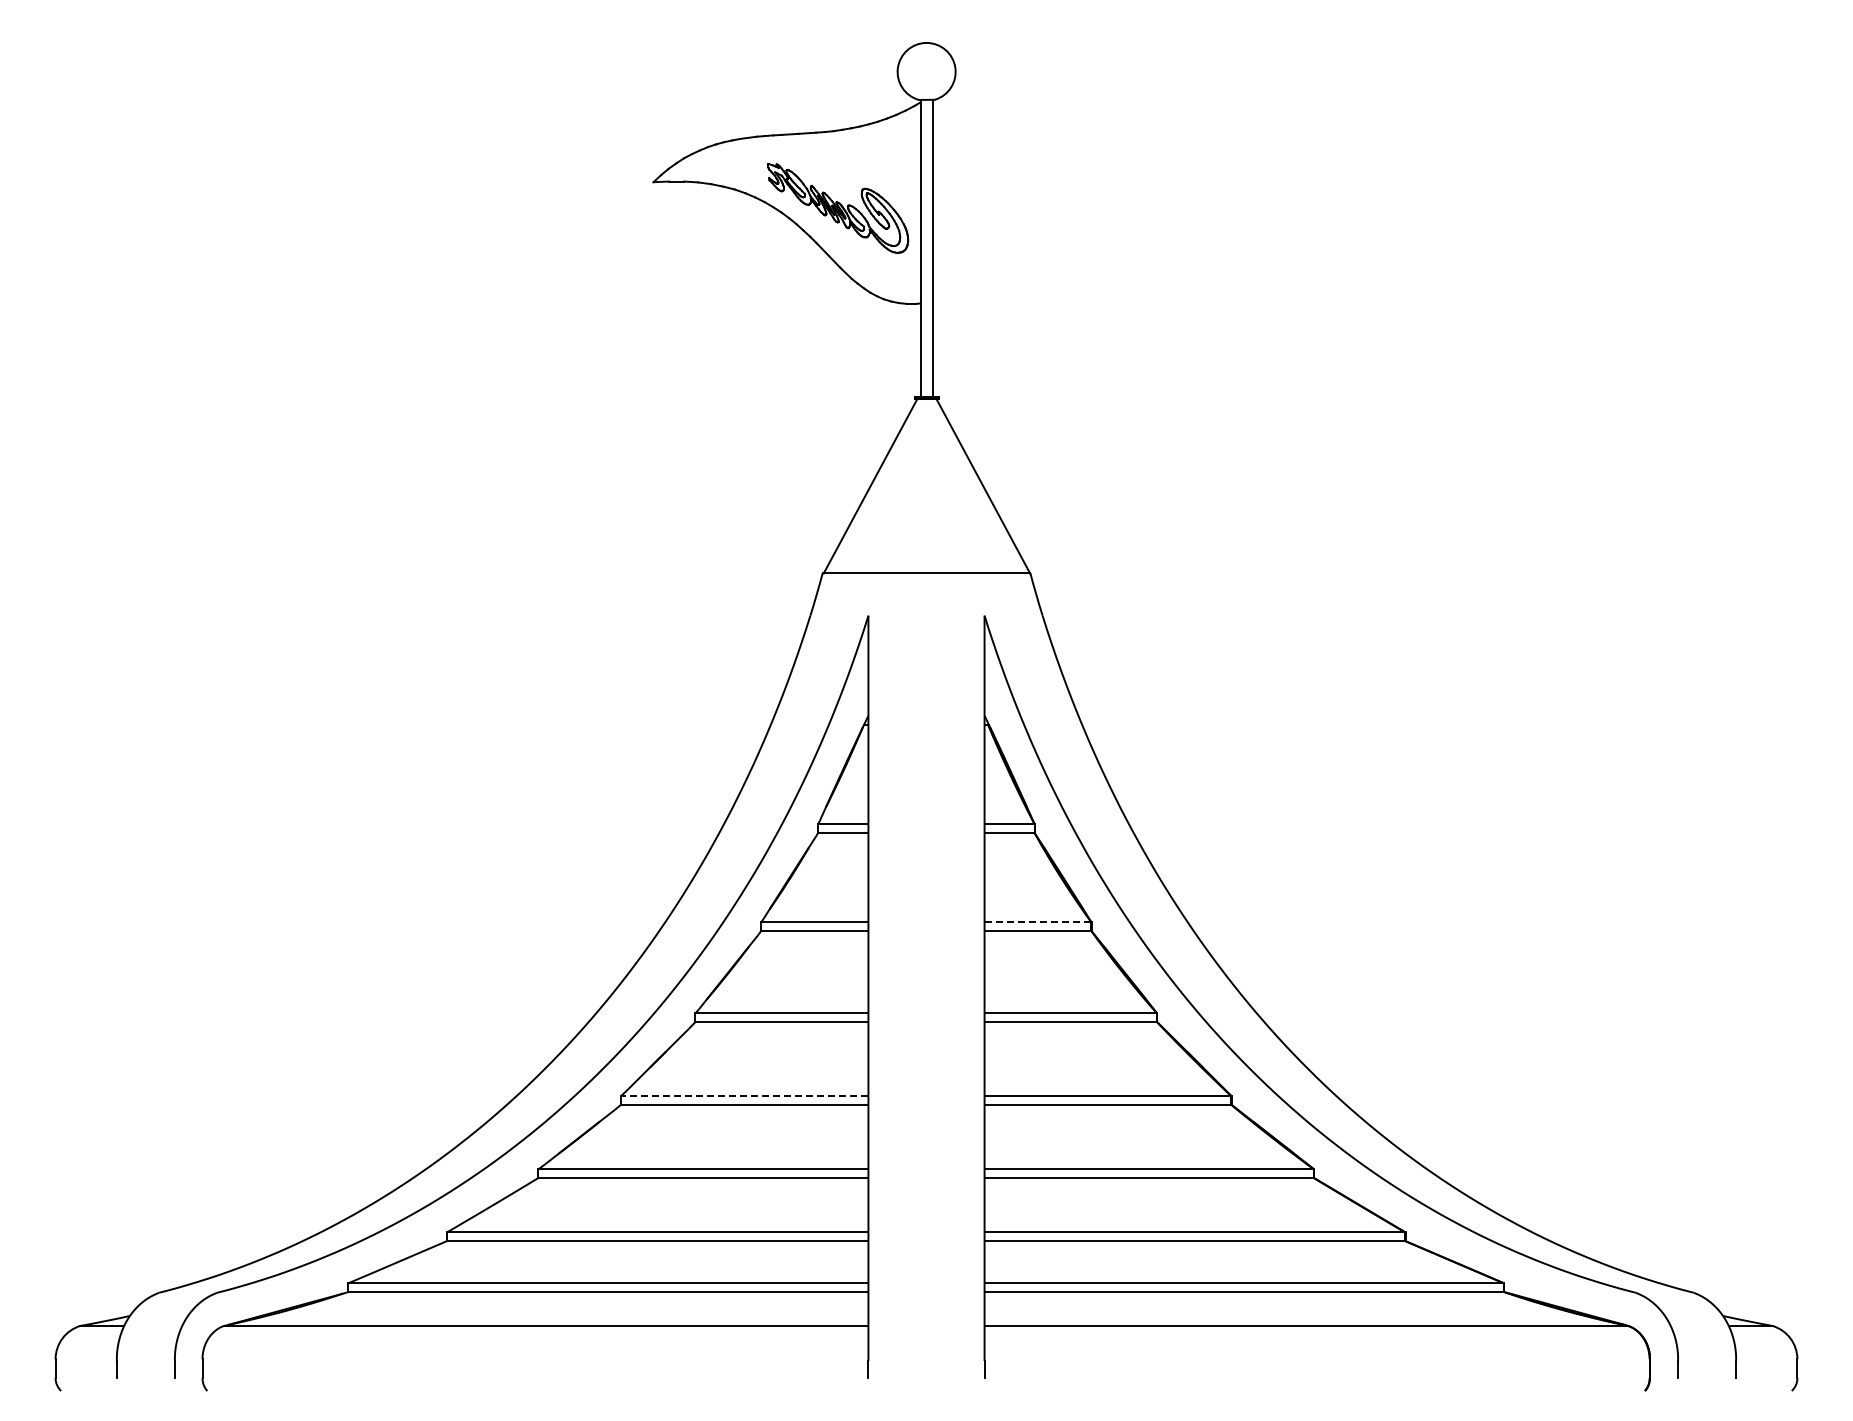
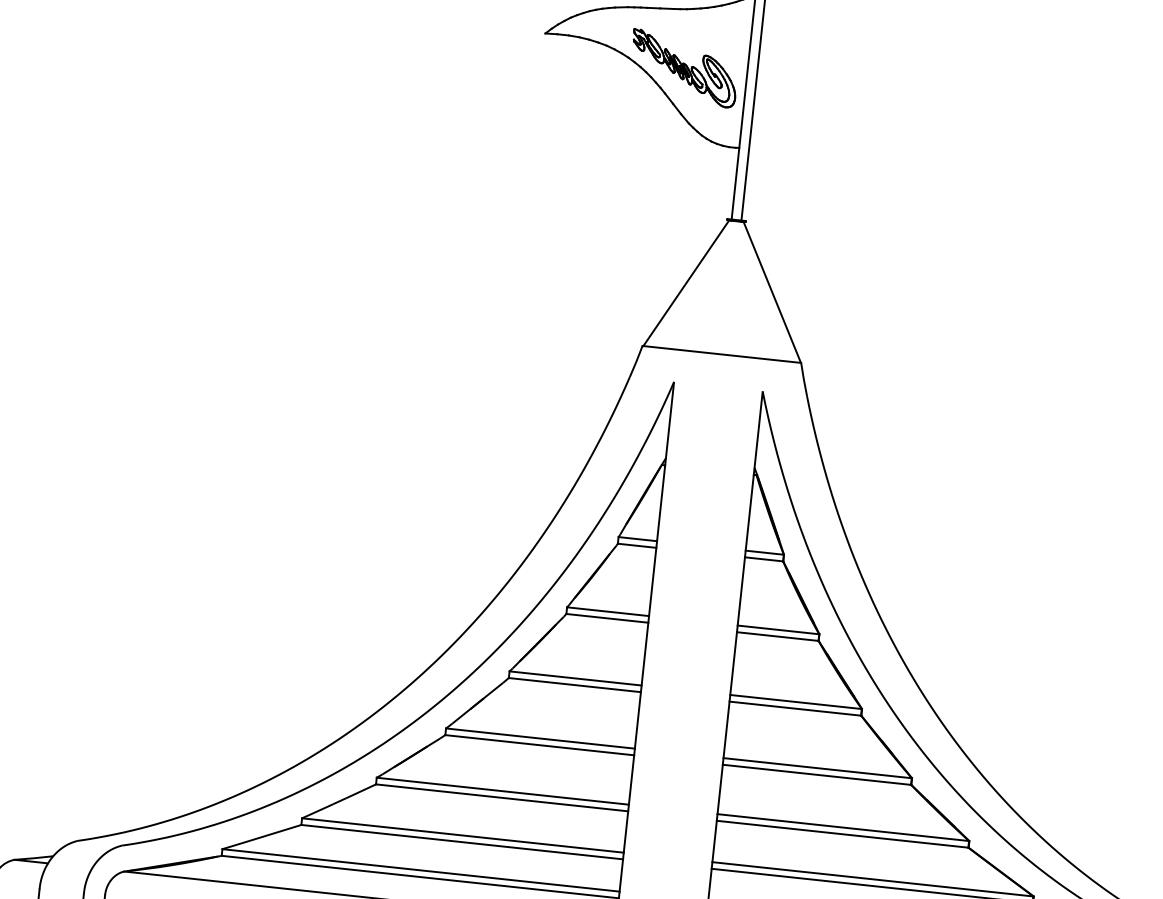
line: (1037, 922) -> (778, 629), dashed -> solid
line: (744, 1096) -> (540, 738), dashed -> solid

